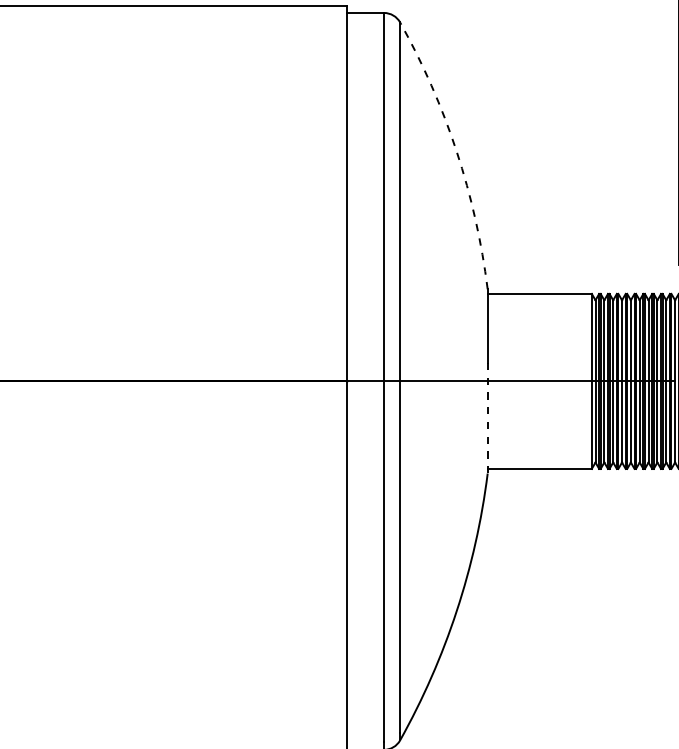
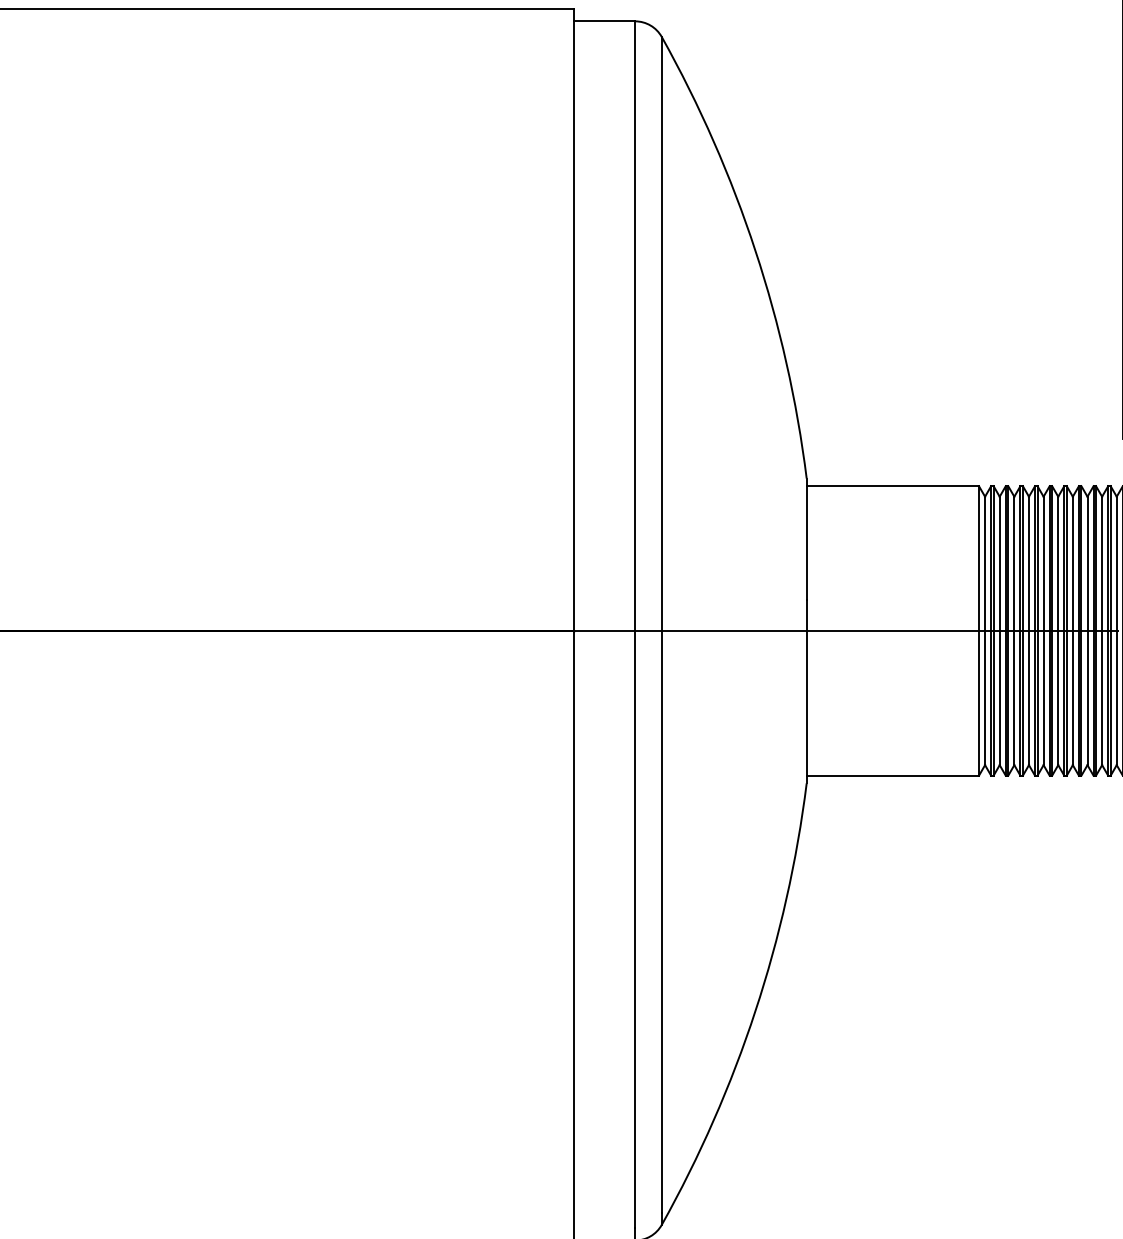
arc: (456, 151) -> (755, 250), dashed -> solid
line: (487, 418) -> (806, 692), dashed -> solid

